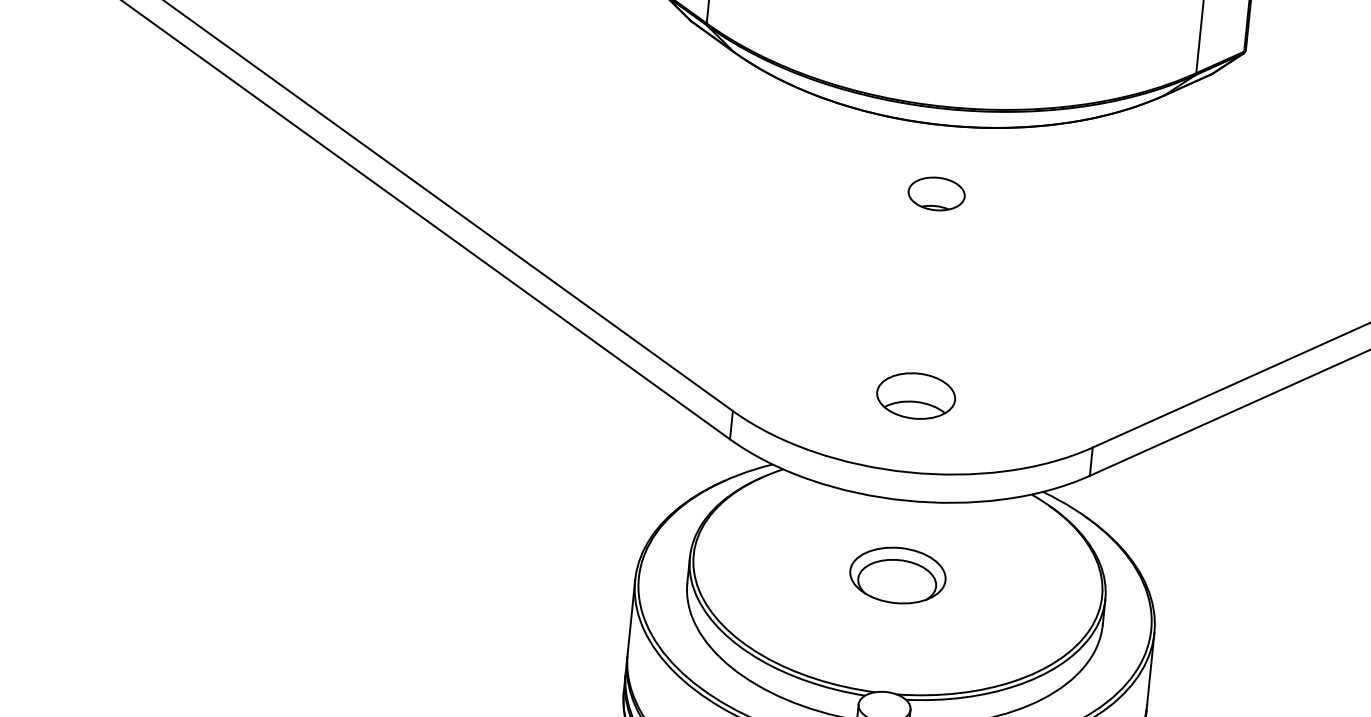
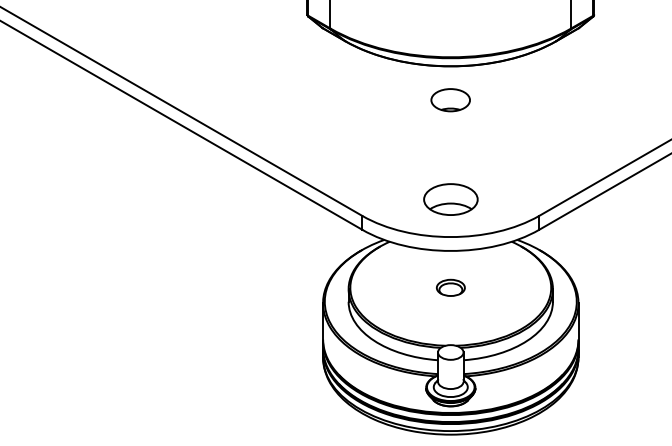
part: (936, 192) -> (450, 99), size x1.4
part: (915, 395) -> (450, 199), size x1.4
part: (897, 574) -> (450, 287), size x0.6

